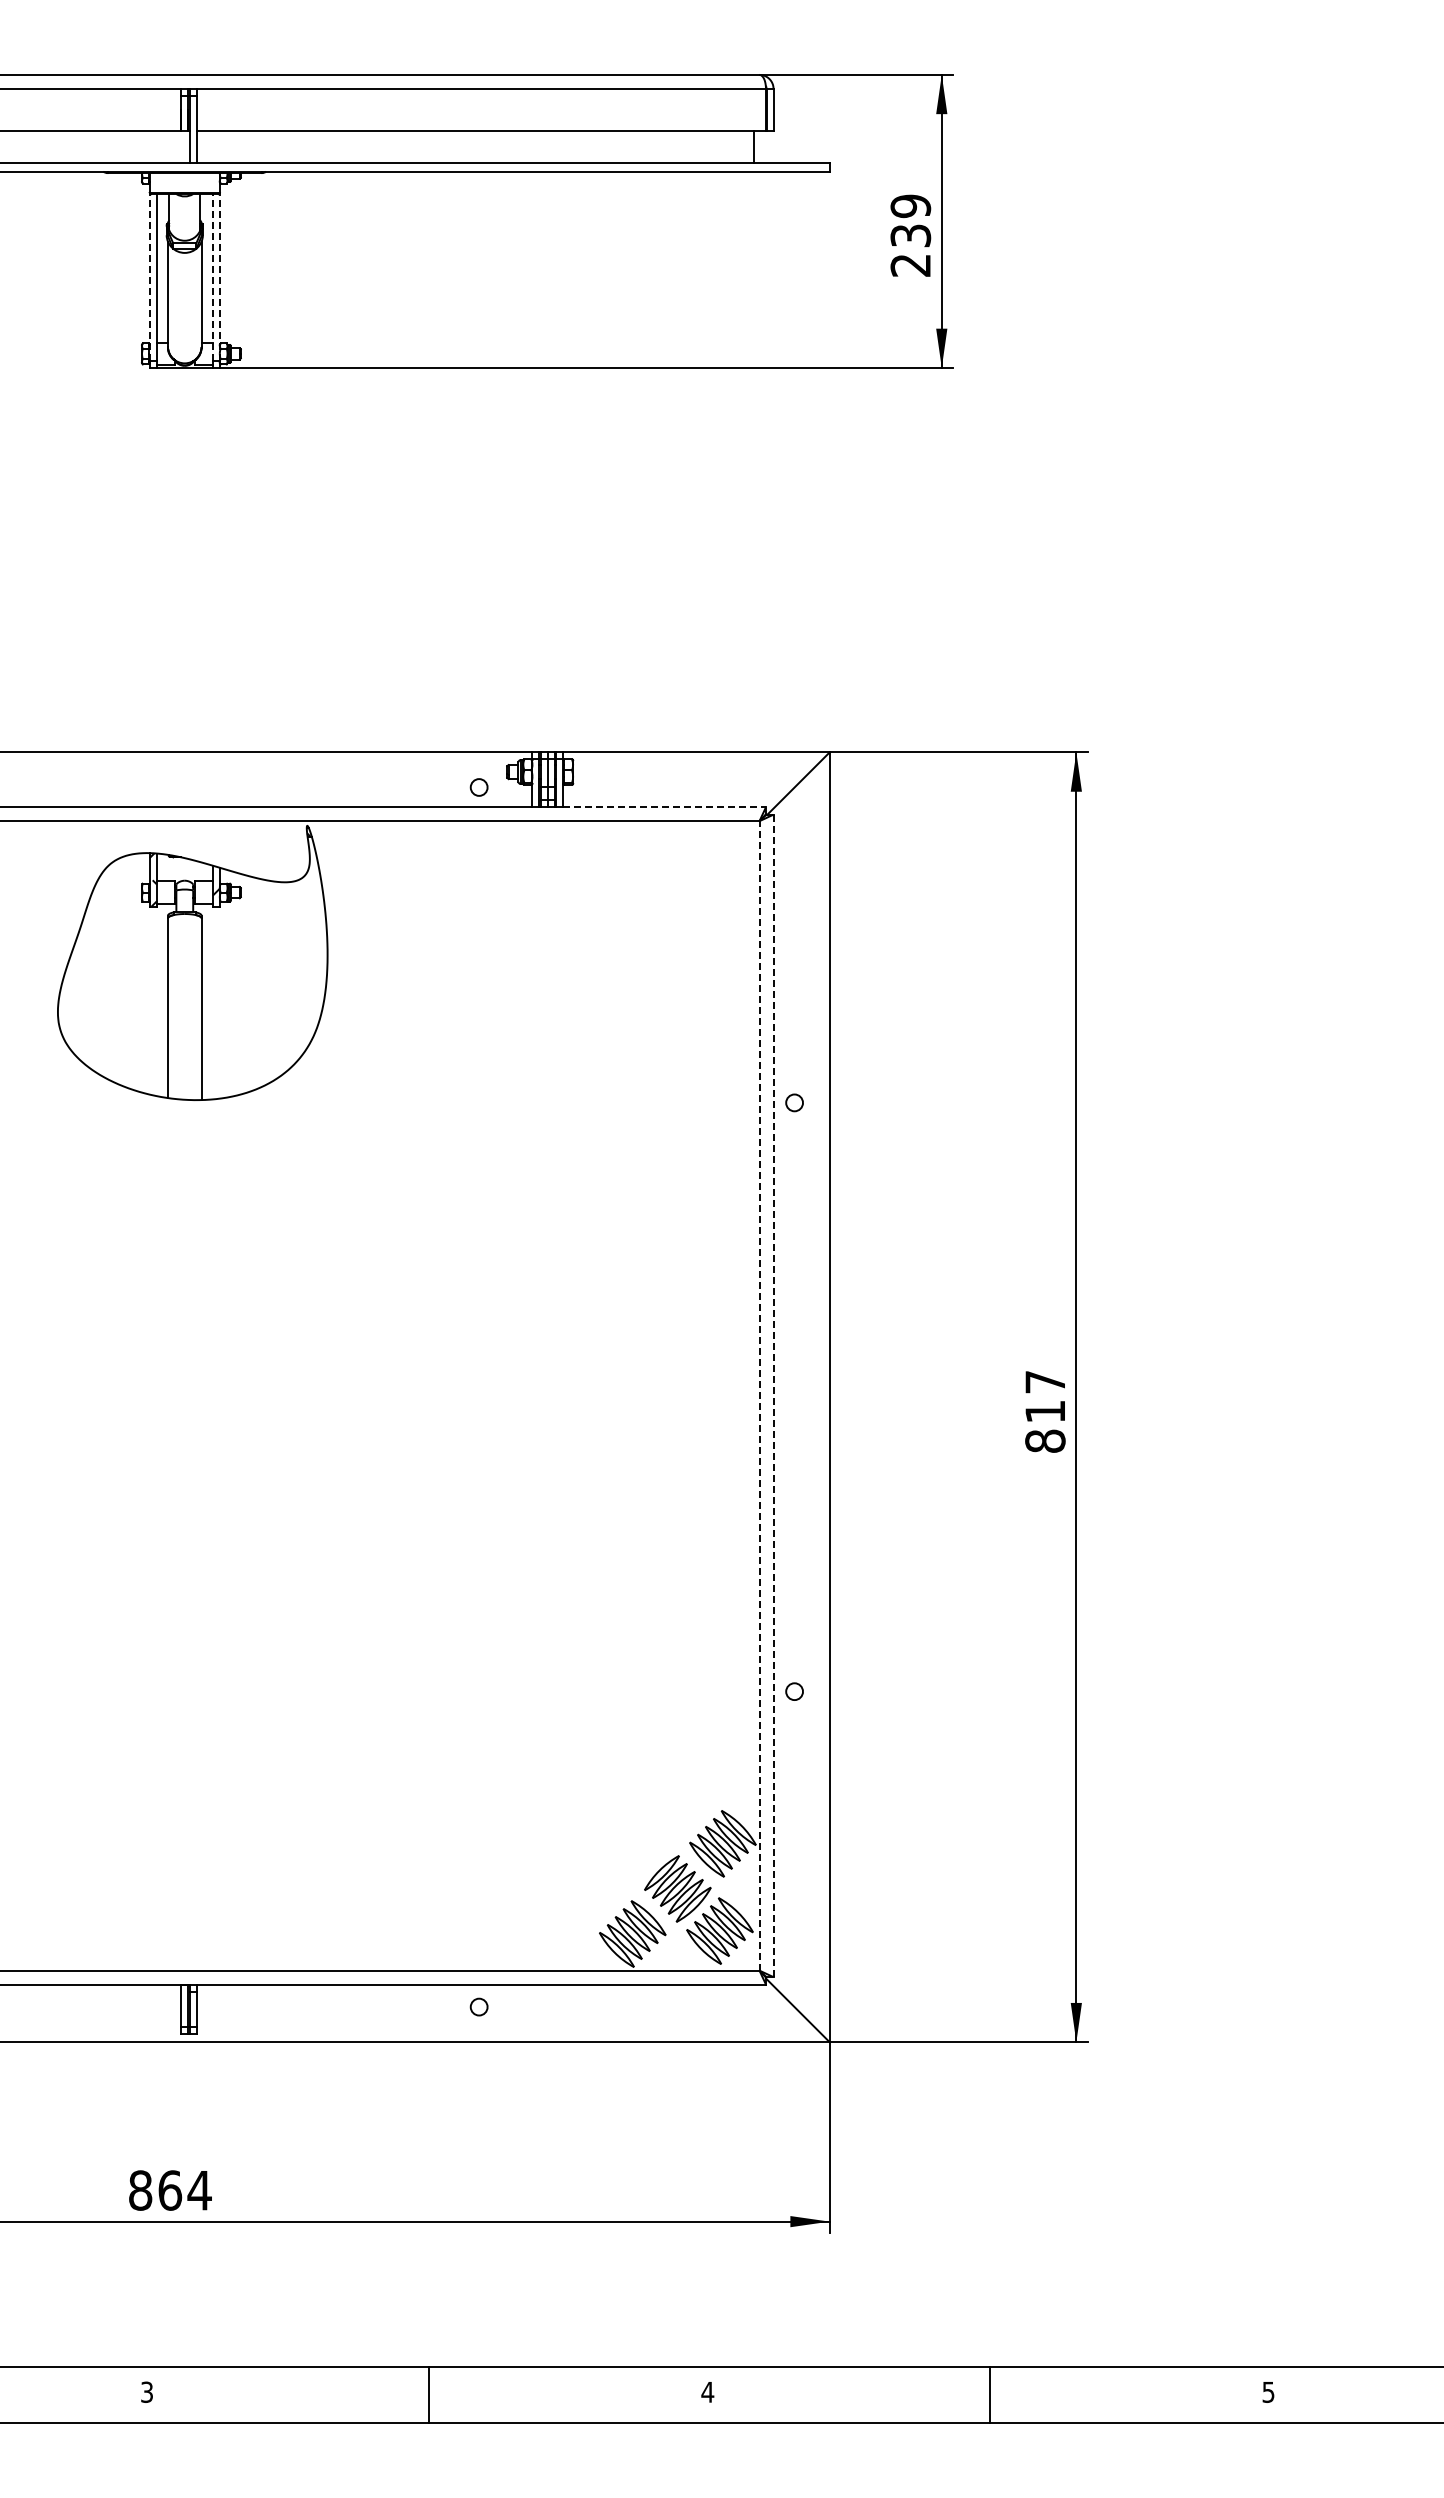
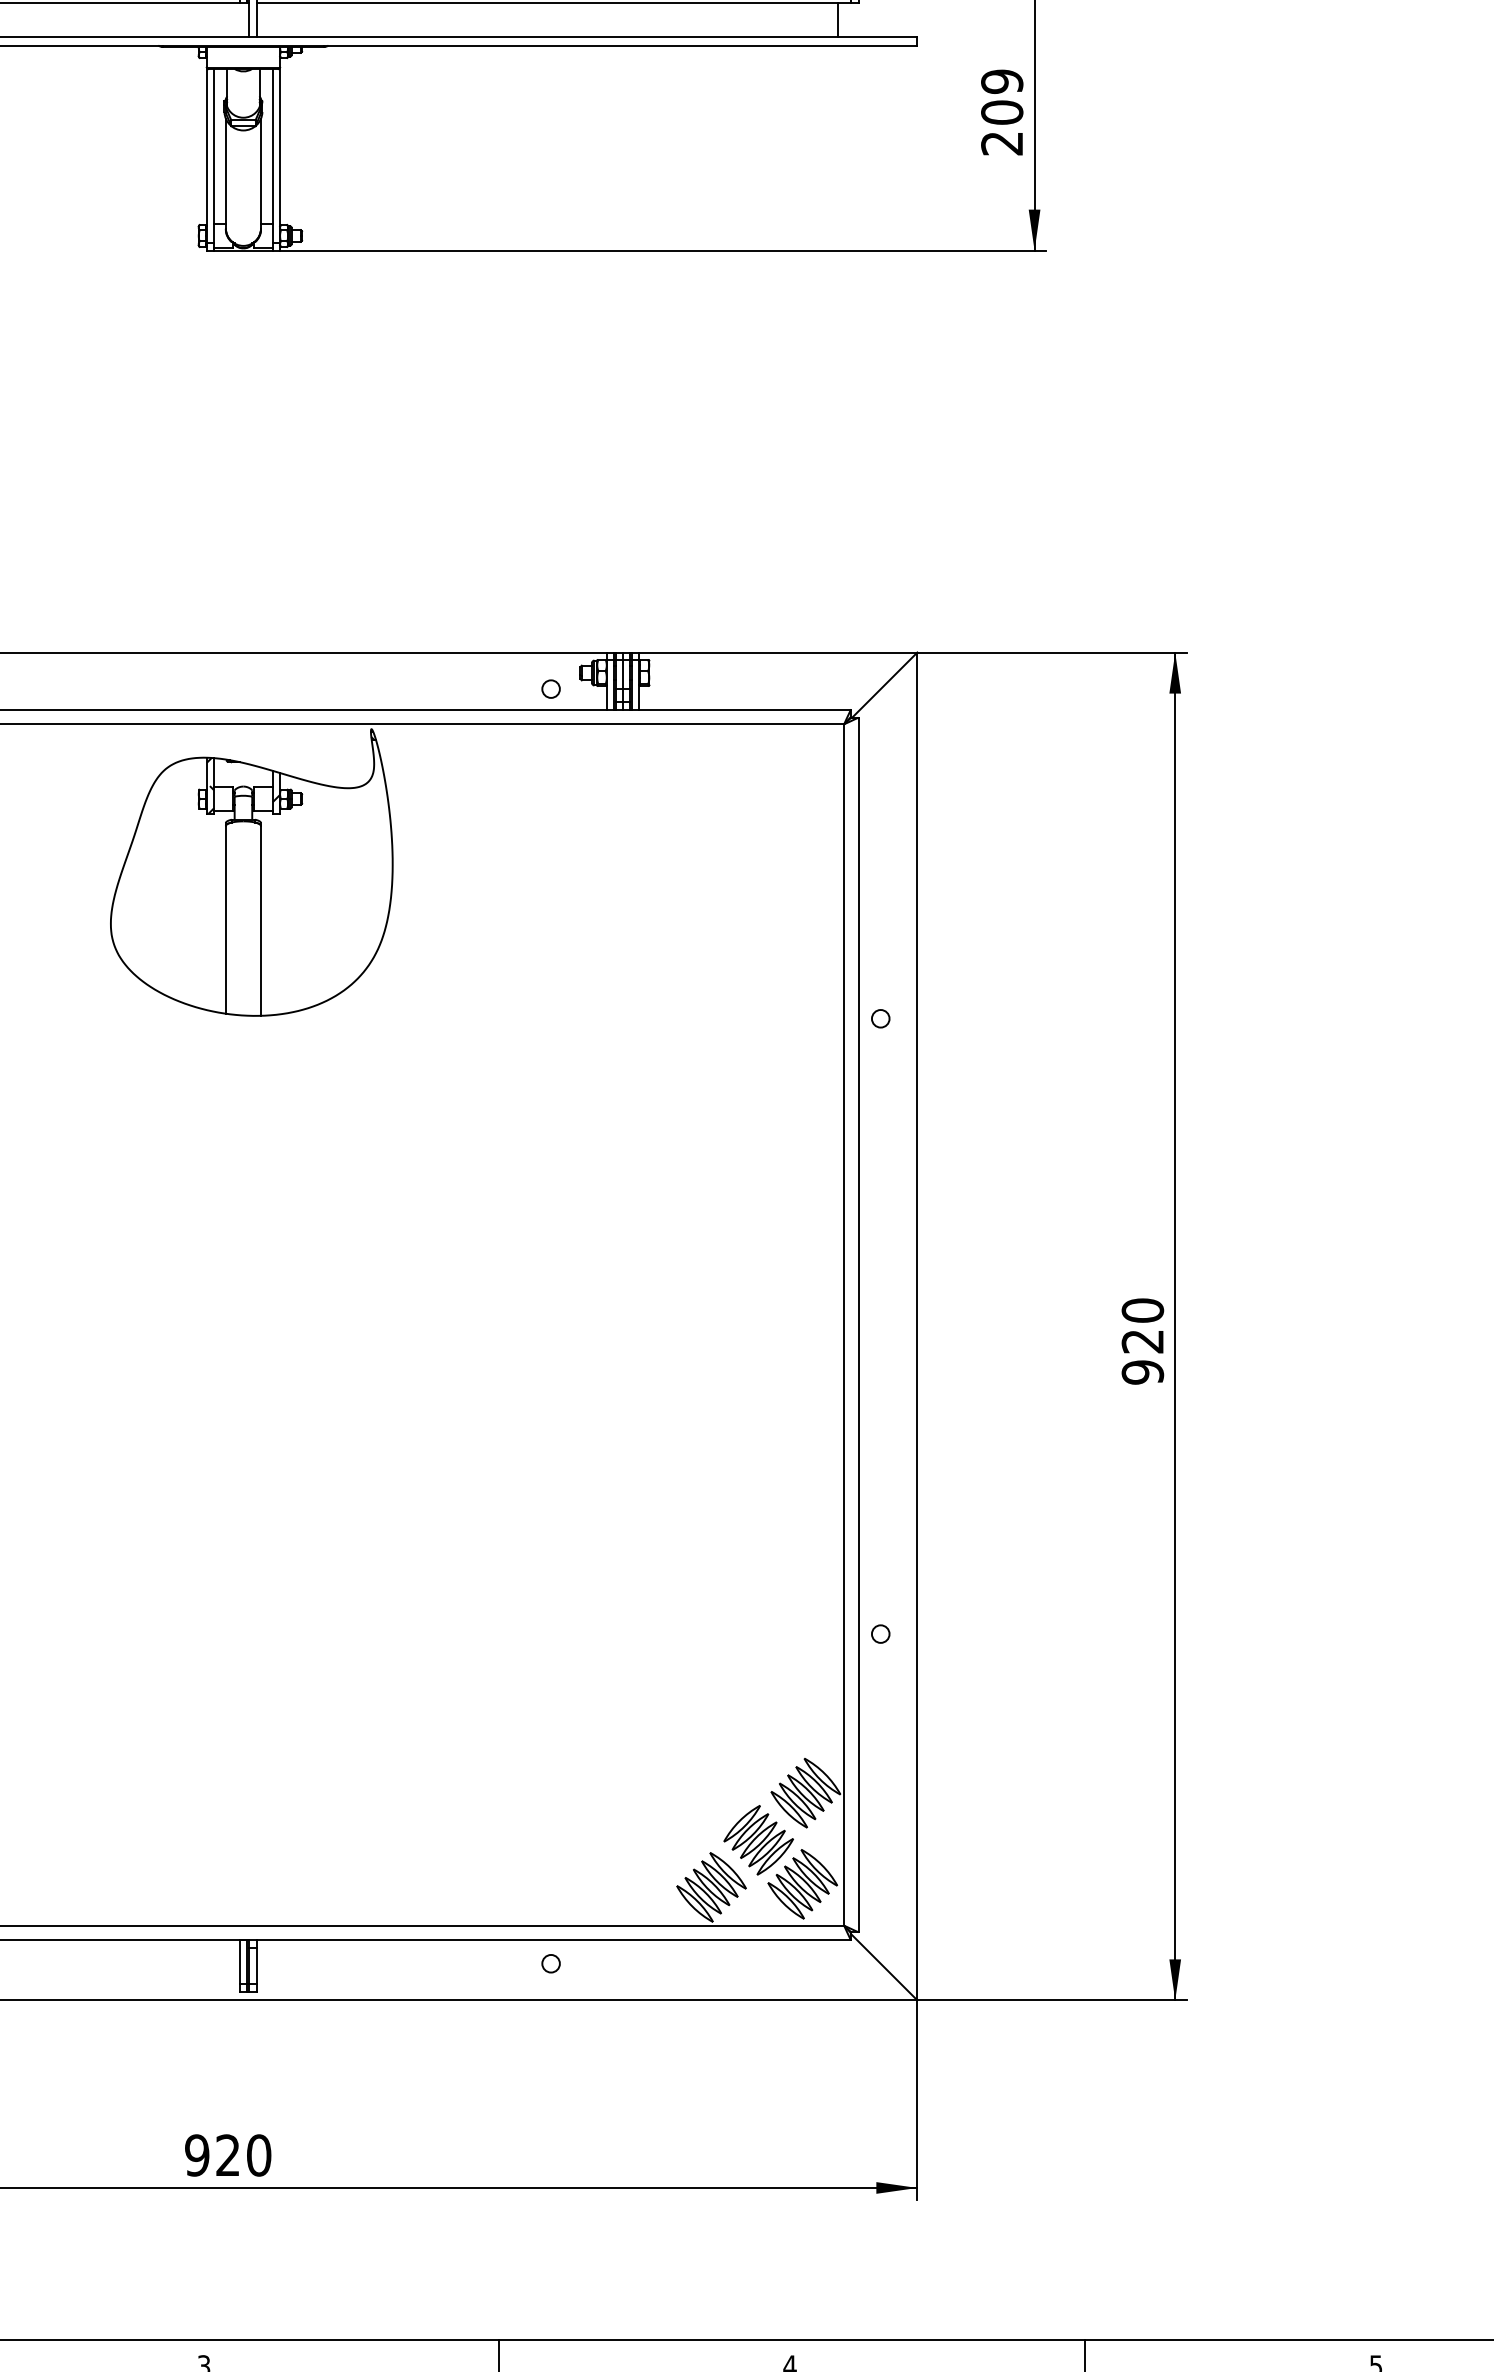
text: (910, 235) -> (1001, 112), 239 -> 209
line: (149, 276) -> (206, 155), dashed -> solid
line: (219, 276) -> (279, 155), dashed -> solid
line: (212, 277) -> (272, 156), dashed -> solid
line: (665, 807) -> (745, 710), dashed -> solid
line: (759, 1395) -> (844, 1324), dashed -> solid
line: (773, 1396) -> (858, 1325), dashed -> solid
text: (1045, 1411) -> (1142, 1341), 817 -> 920
text: (169, 2190) -> (227, 2155), 864 -> 920

